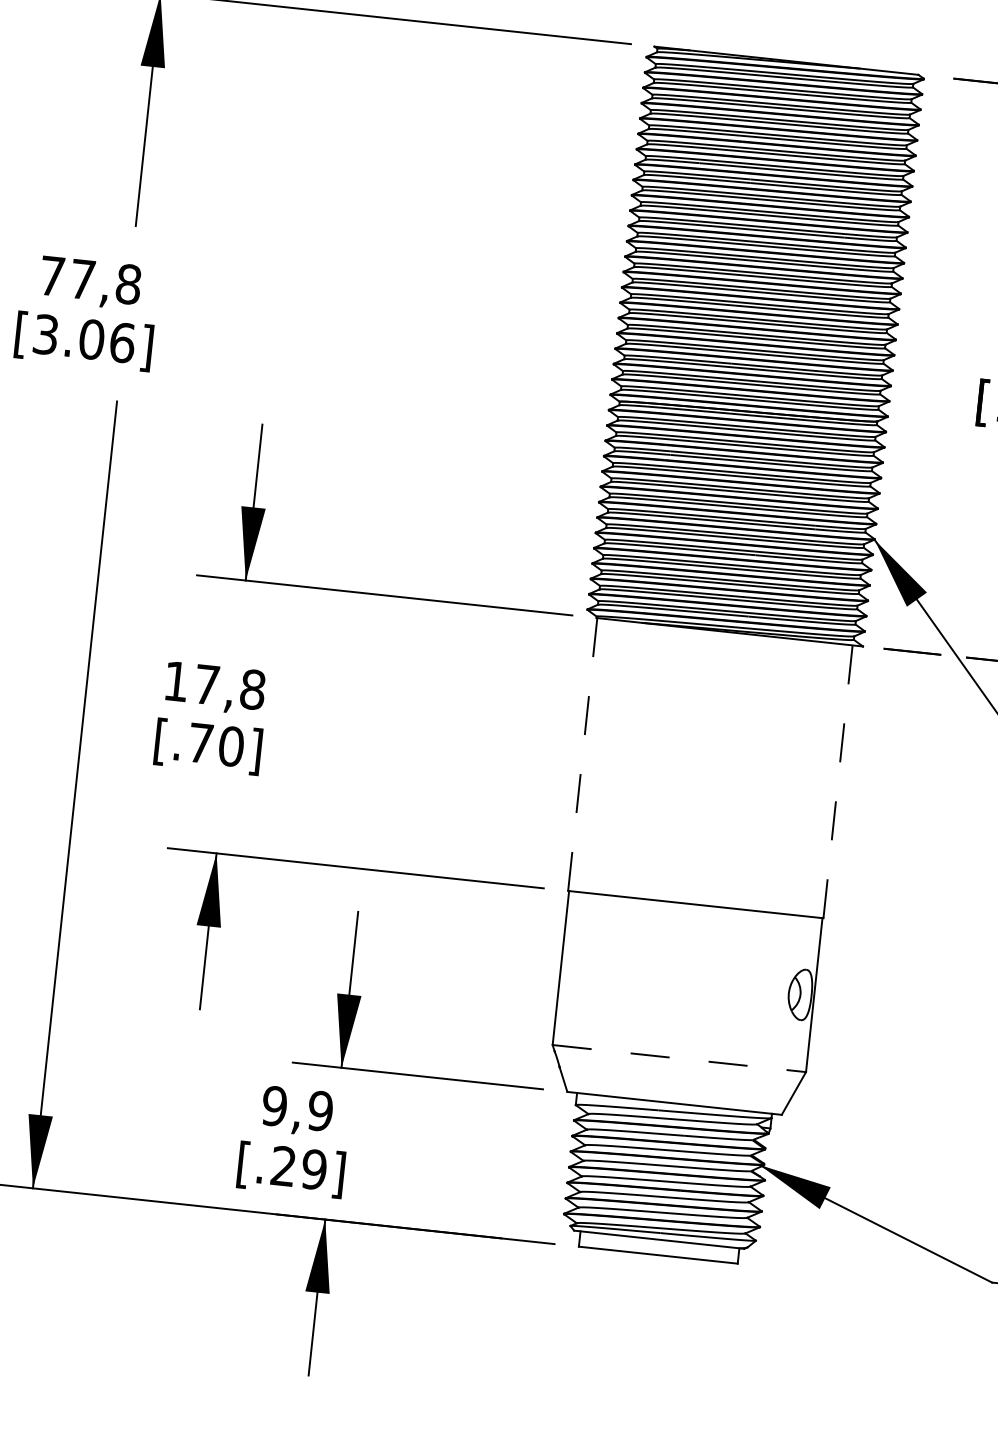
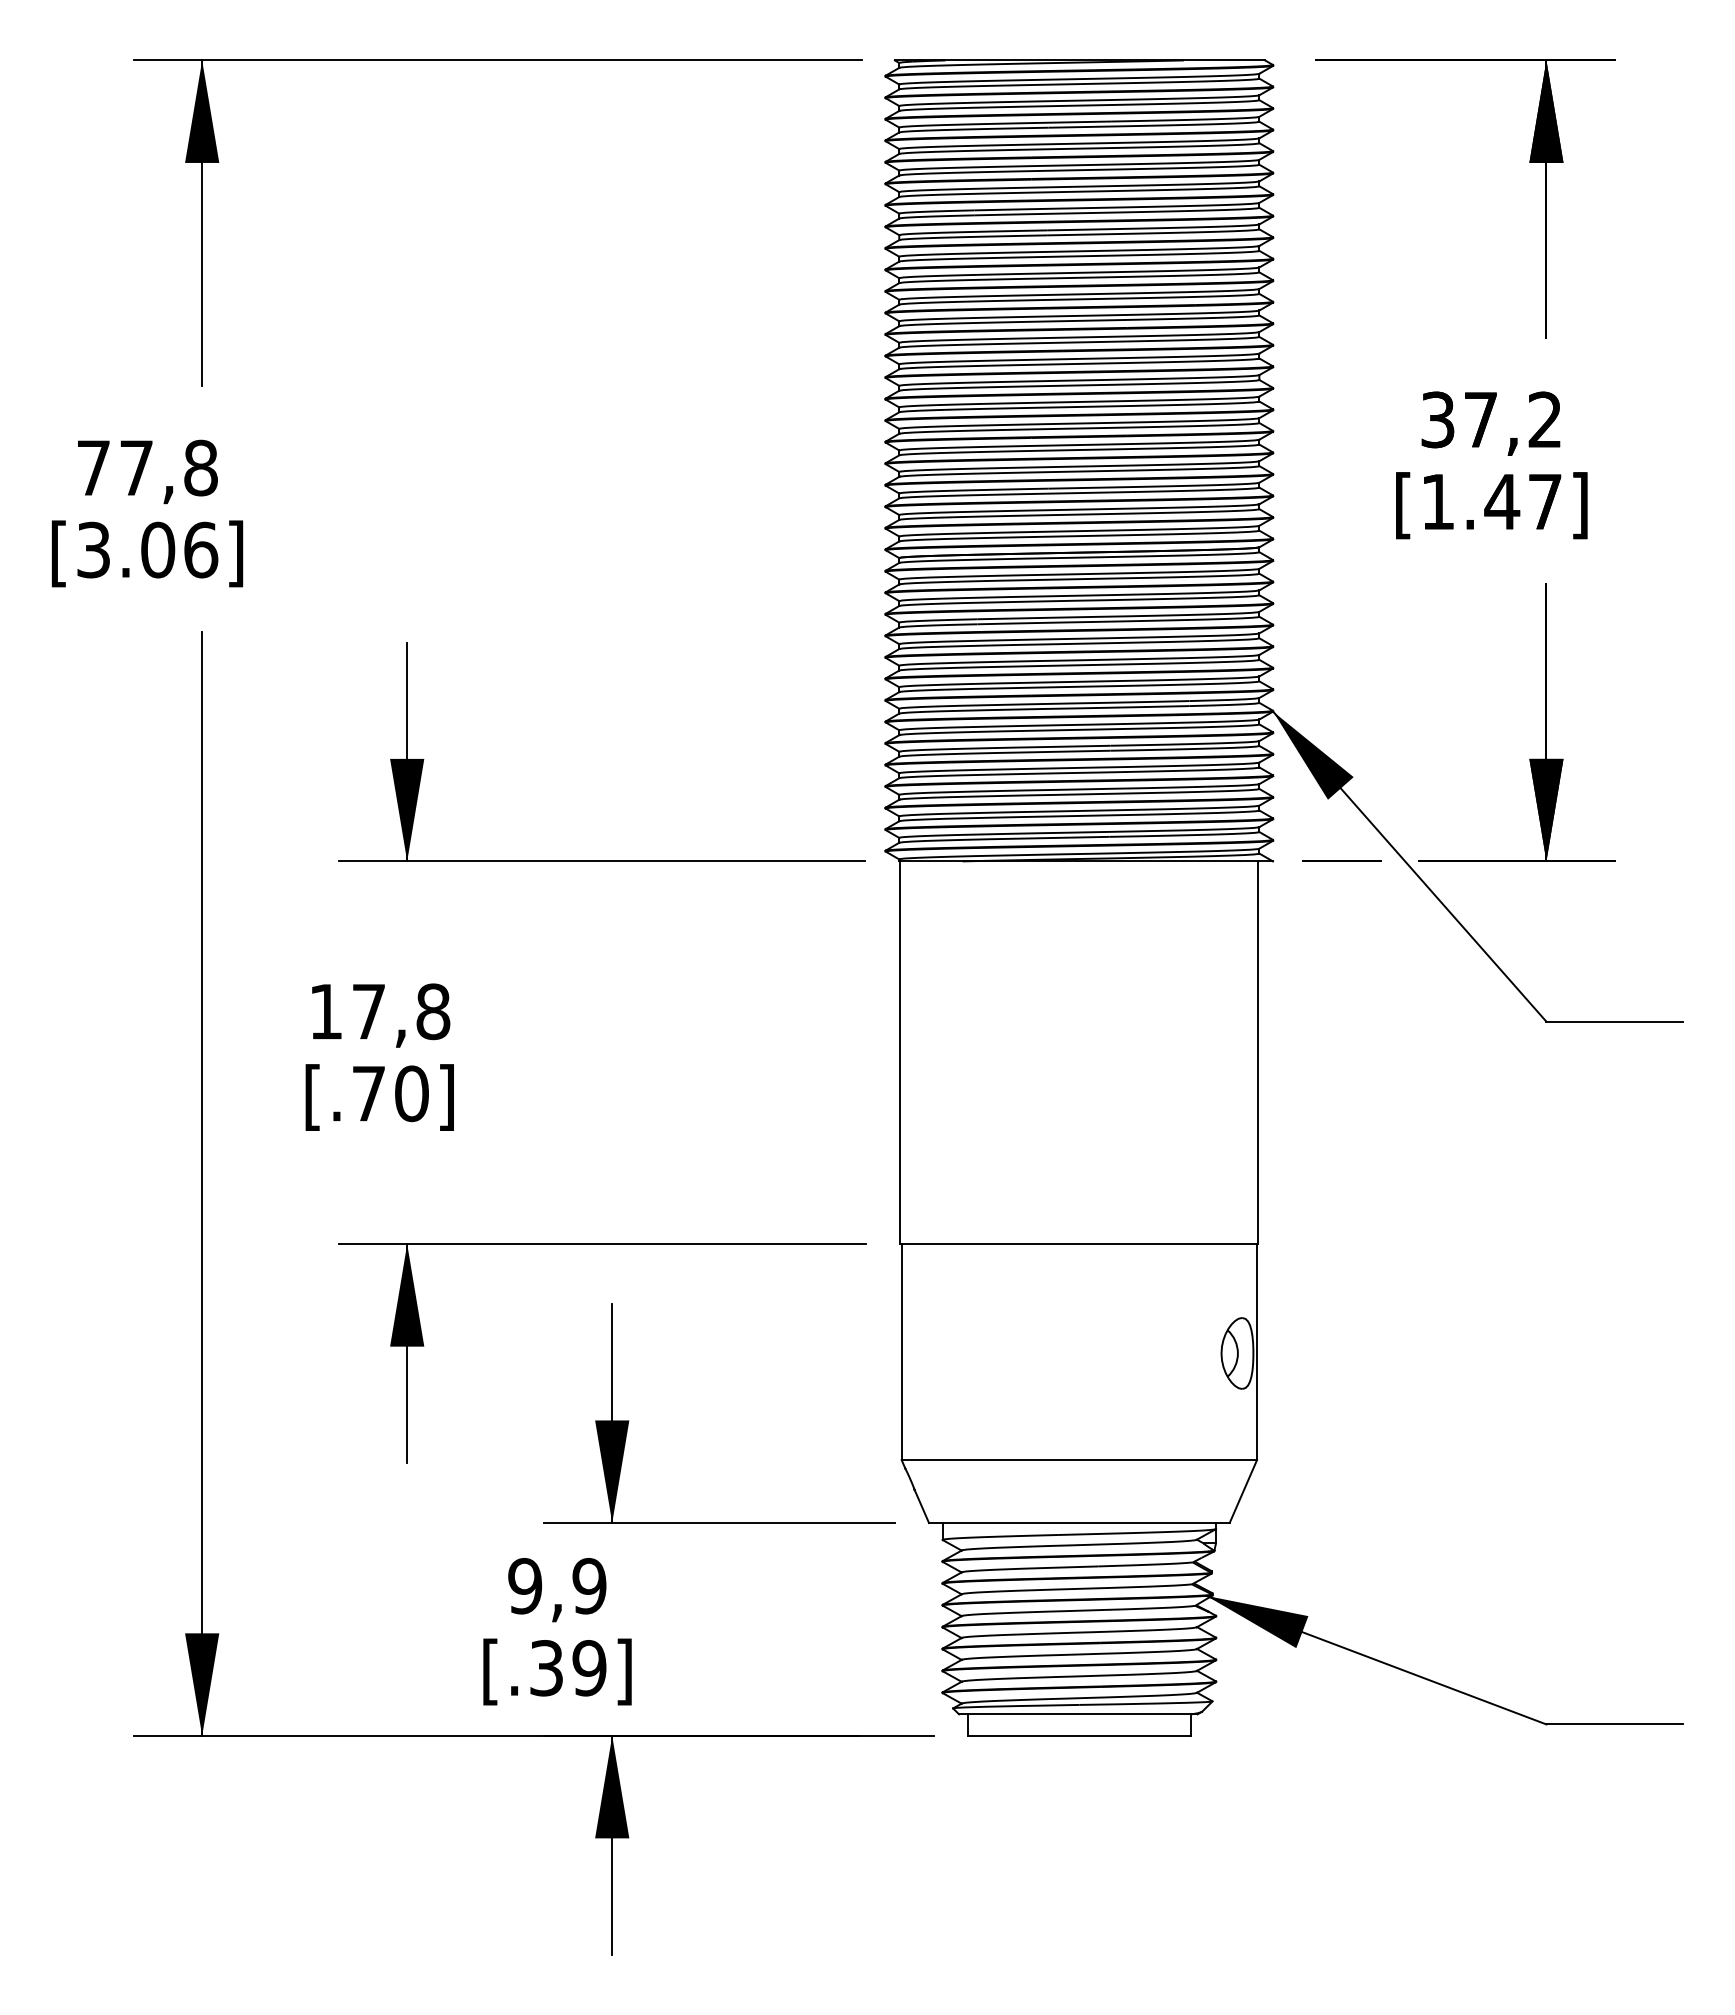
line: (582, 755) -> (900, 1053), dashed -> solid
line: (838, 782) -> (1258, 1053), dashed -> solid
line: (679, 1058) -> (1079, 1460), dashed -> solid
text: (283, 1166) -> (546, 1668), [.29] -> [.39]

